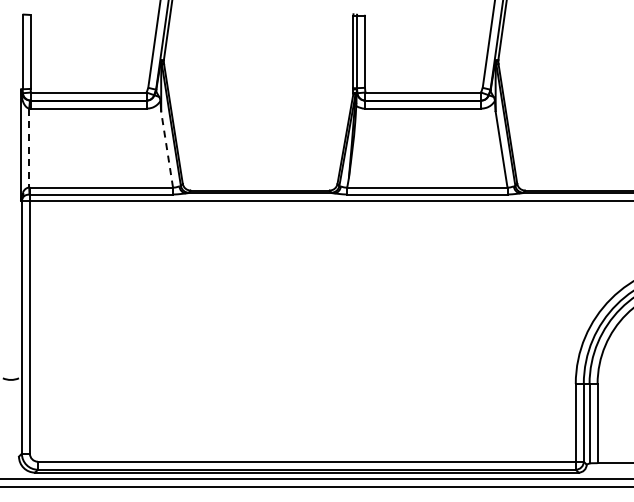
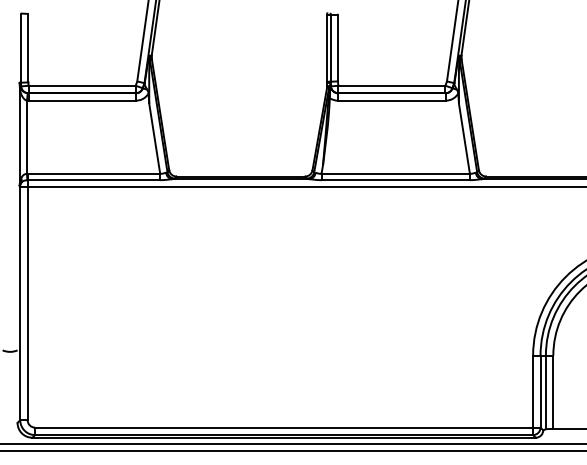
line: (29, 148) -> (27, 137), dashed -> solid
line: (167, 149) -> (155, 138), dashed -> solid

